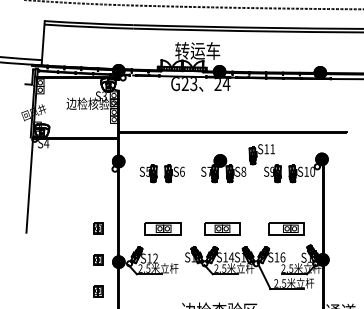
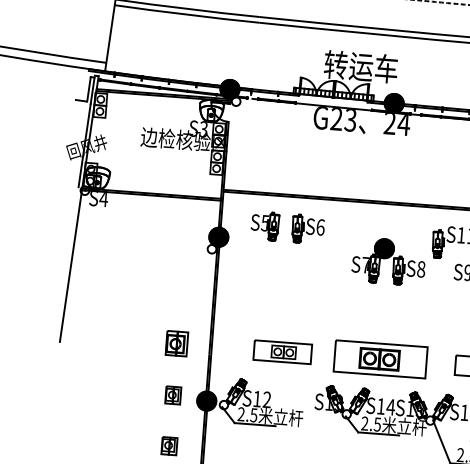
part: (161, 173) -> (286, 227), moved
part: (98, 228) -> (177, 343), size x1.4
part: (222, 228) -> (379, 359), size x1.6

